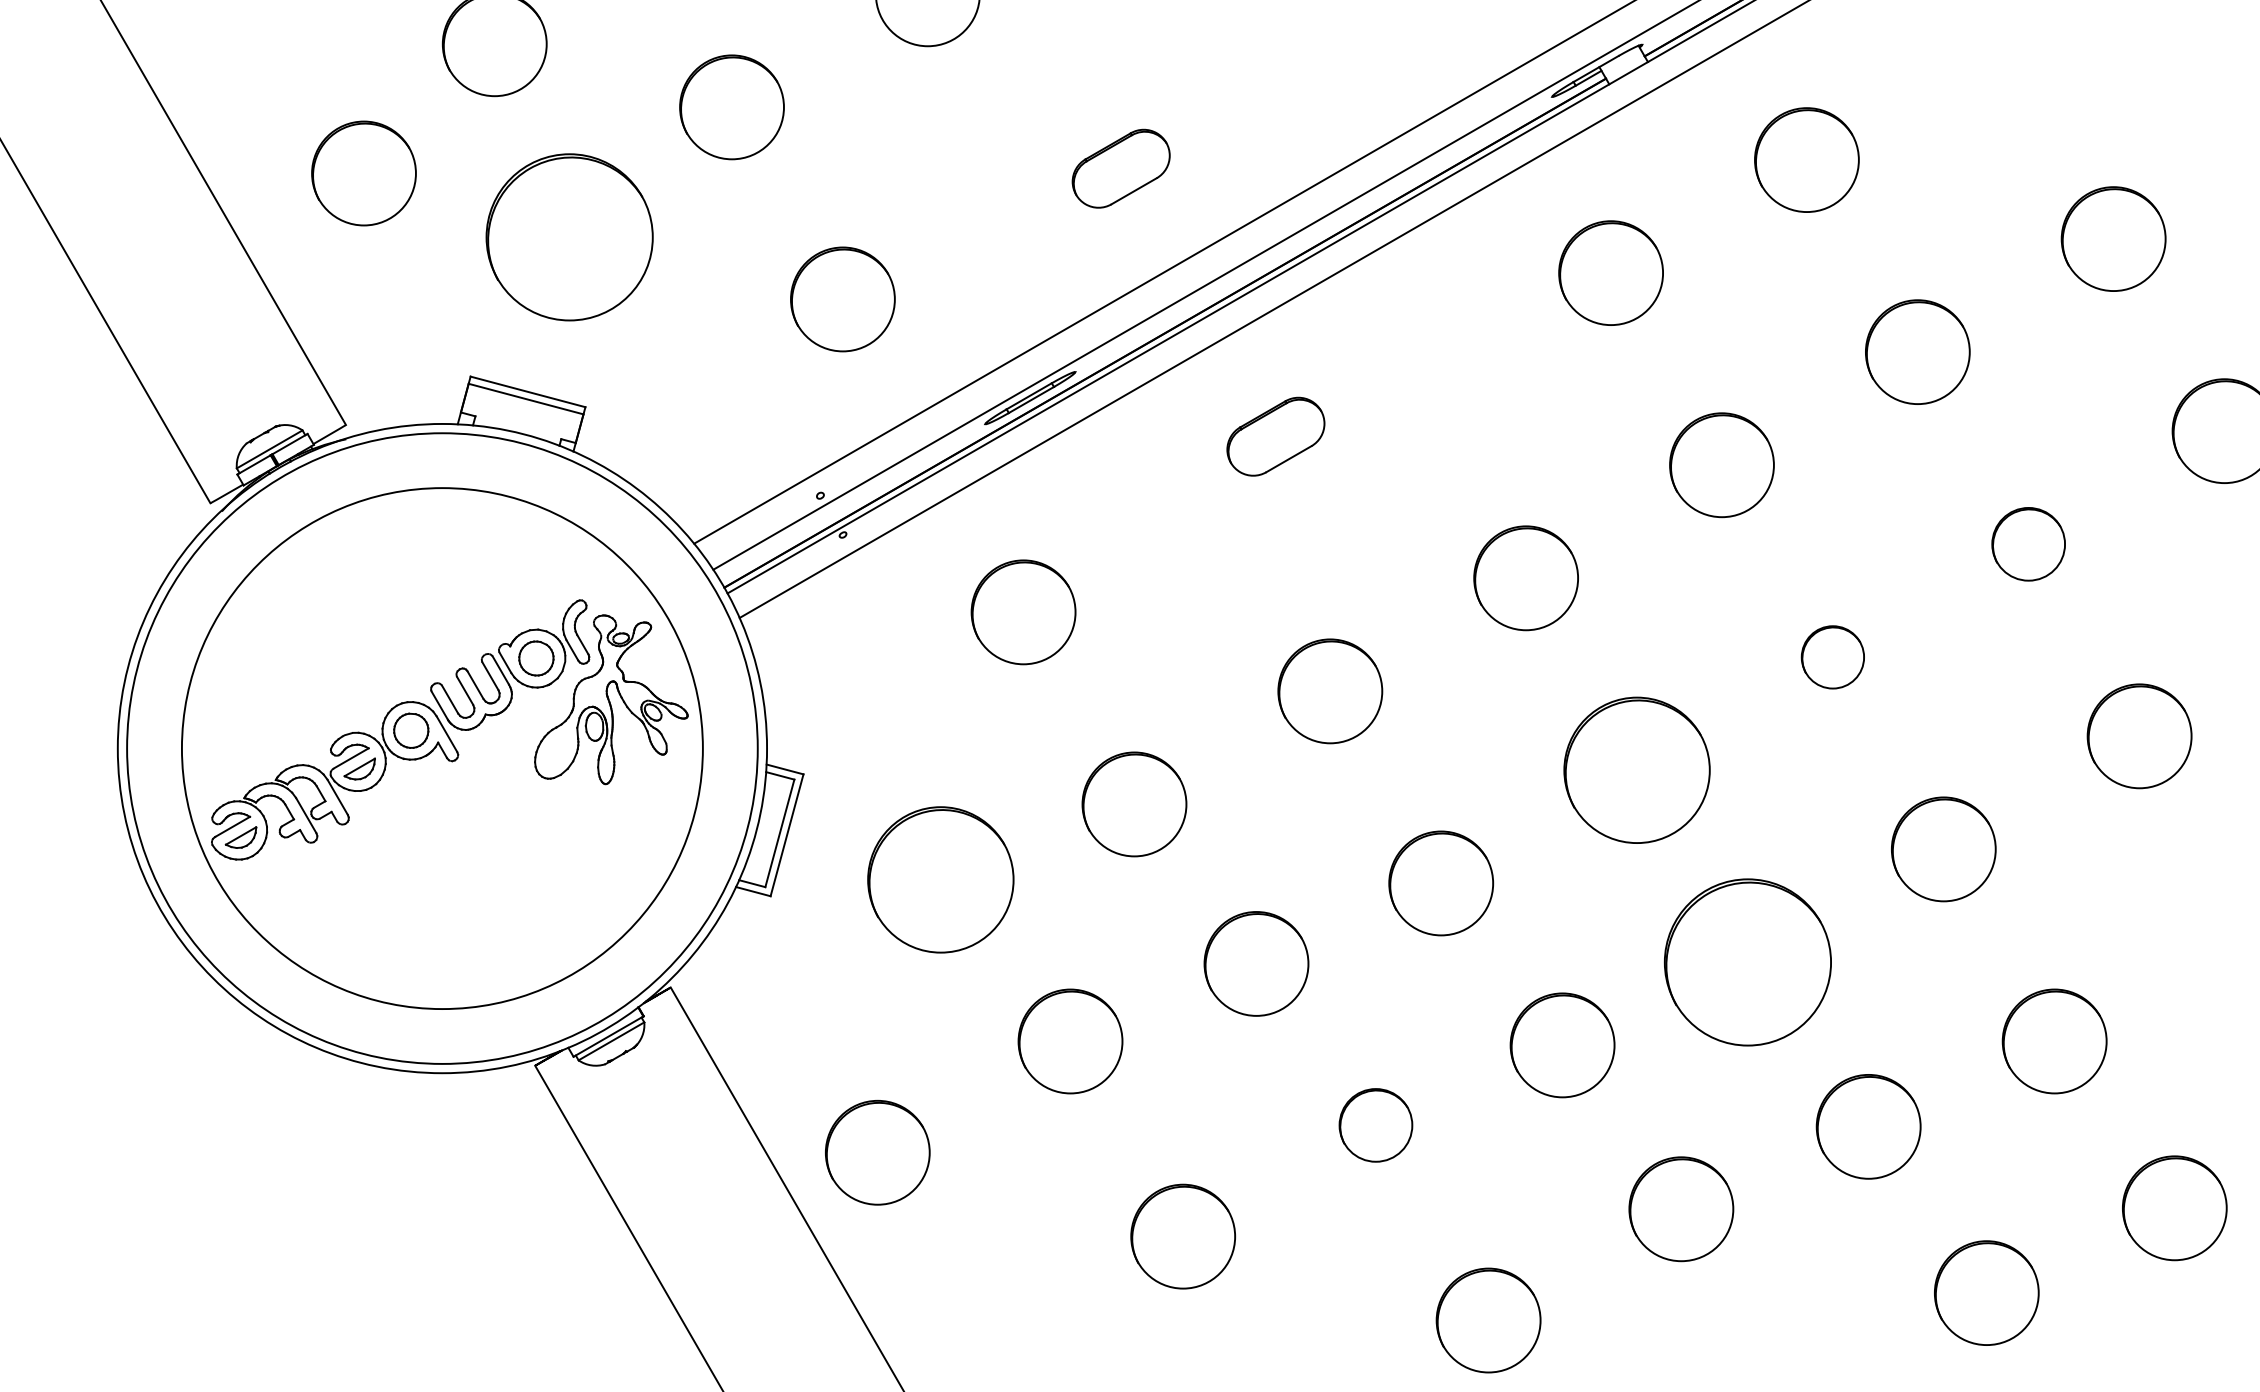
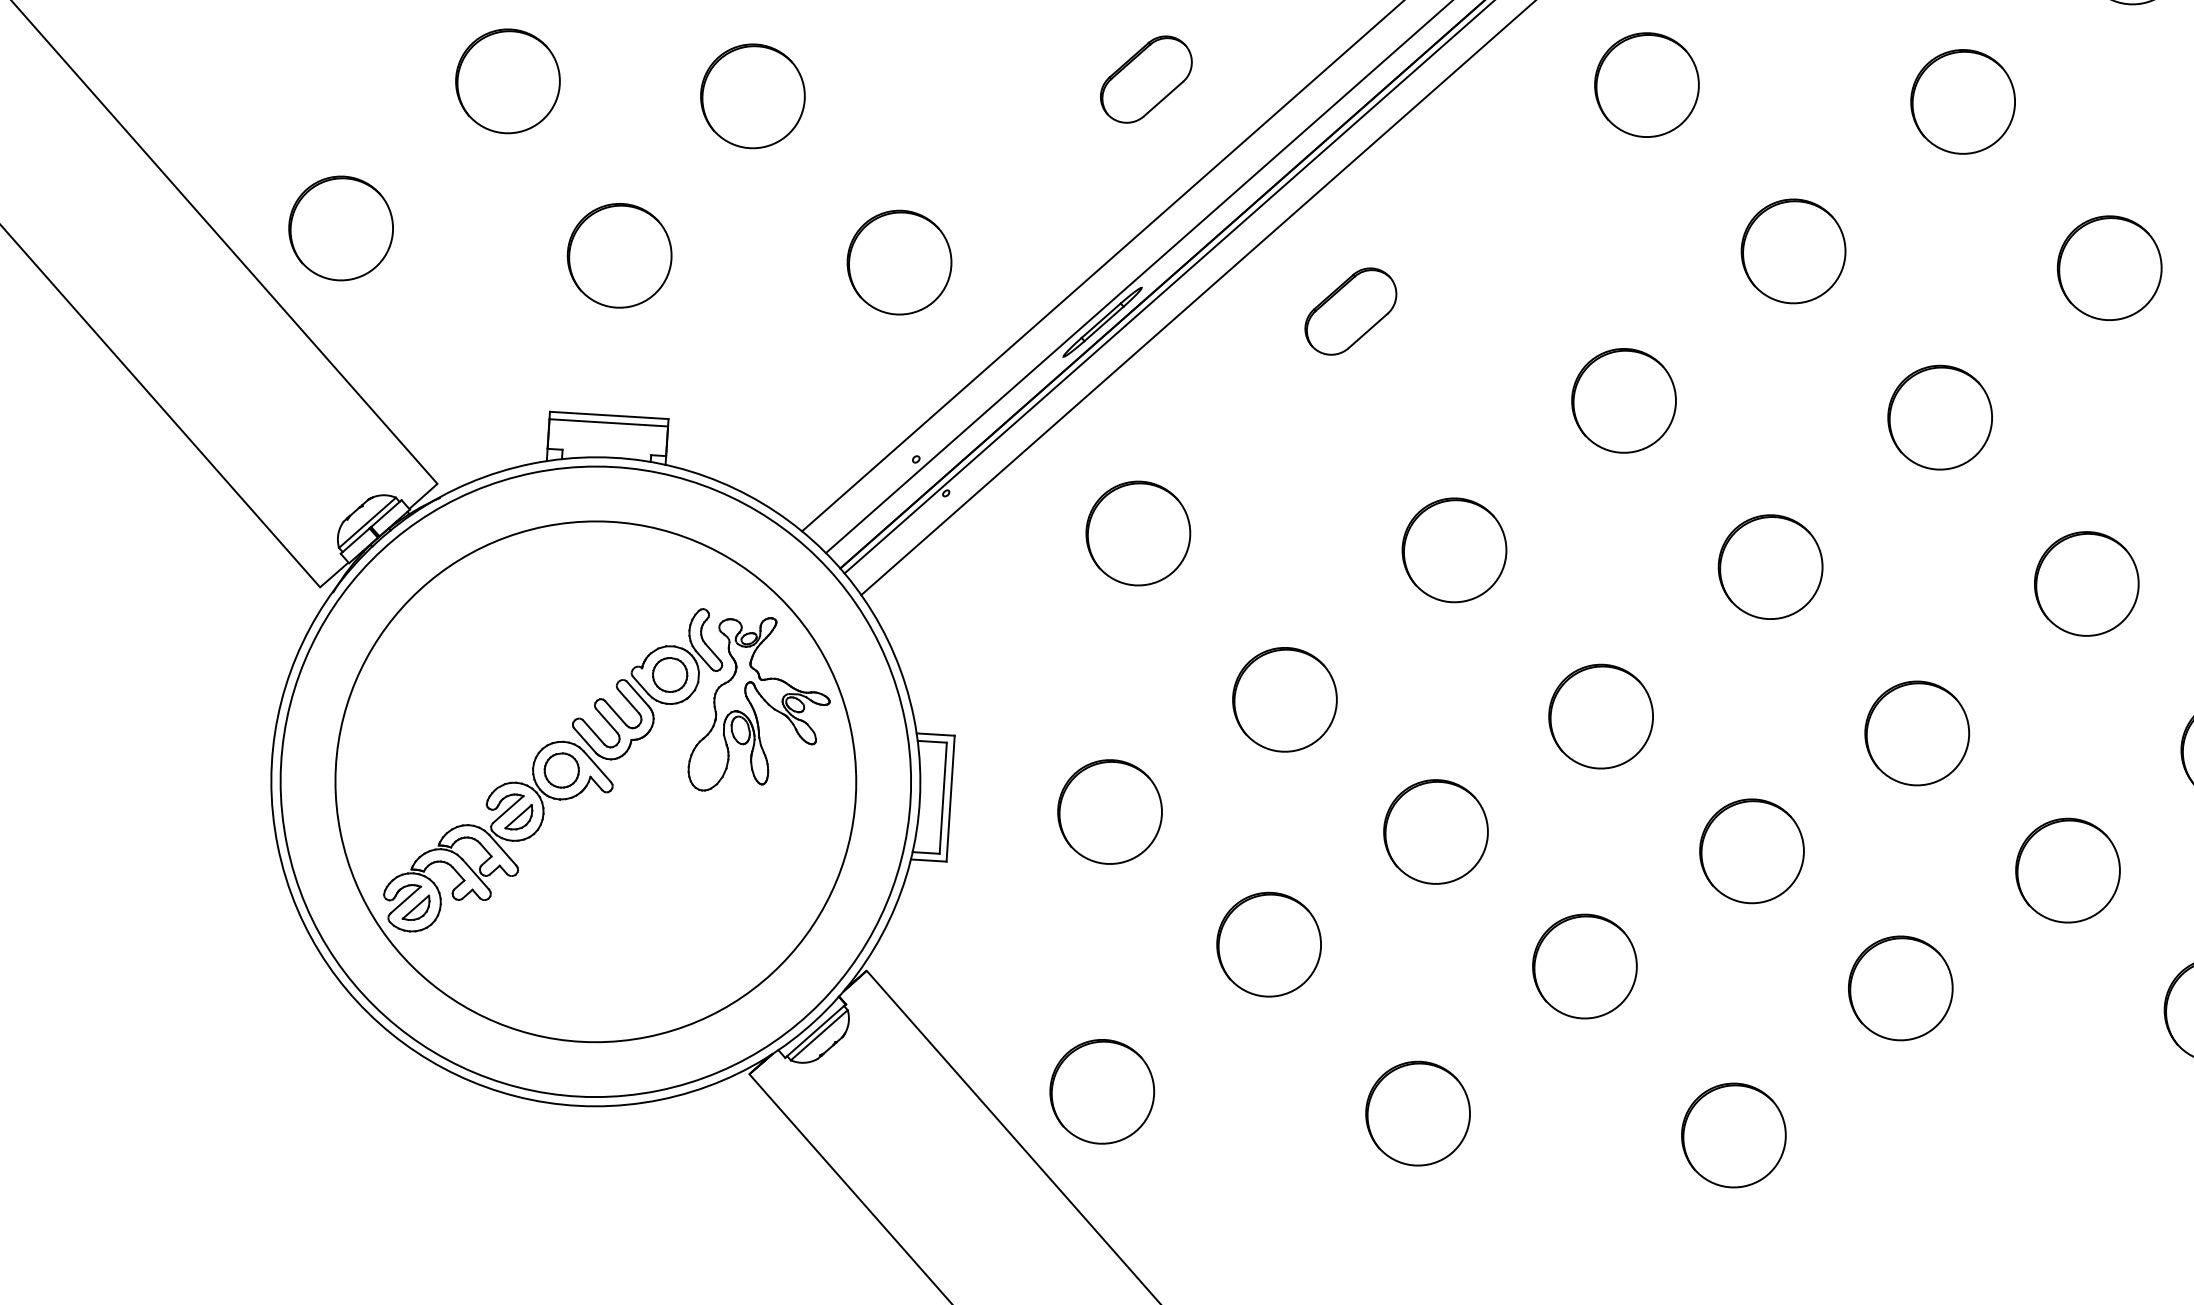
part: (363, 173) -> (340, 228), moved
part: (569, 237) -> (619, 255), size x0.62
part: (2028, 544) -> (2109, 268), size x1.43
part: (1832, 657) -> (1939, 417), size x1.67
part: (1636, 770) -> (1770, 567), size x0.71
part: (940, 879) -> (1109, 811), size x0.71
part: (1747, 962) -> (1916, 733), size x0.62
part: (1375, 1125) -> (1584, 966), size x1.43

